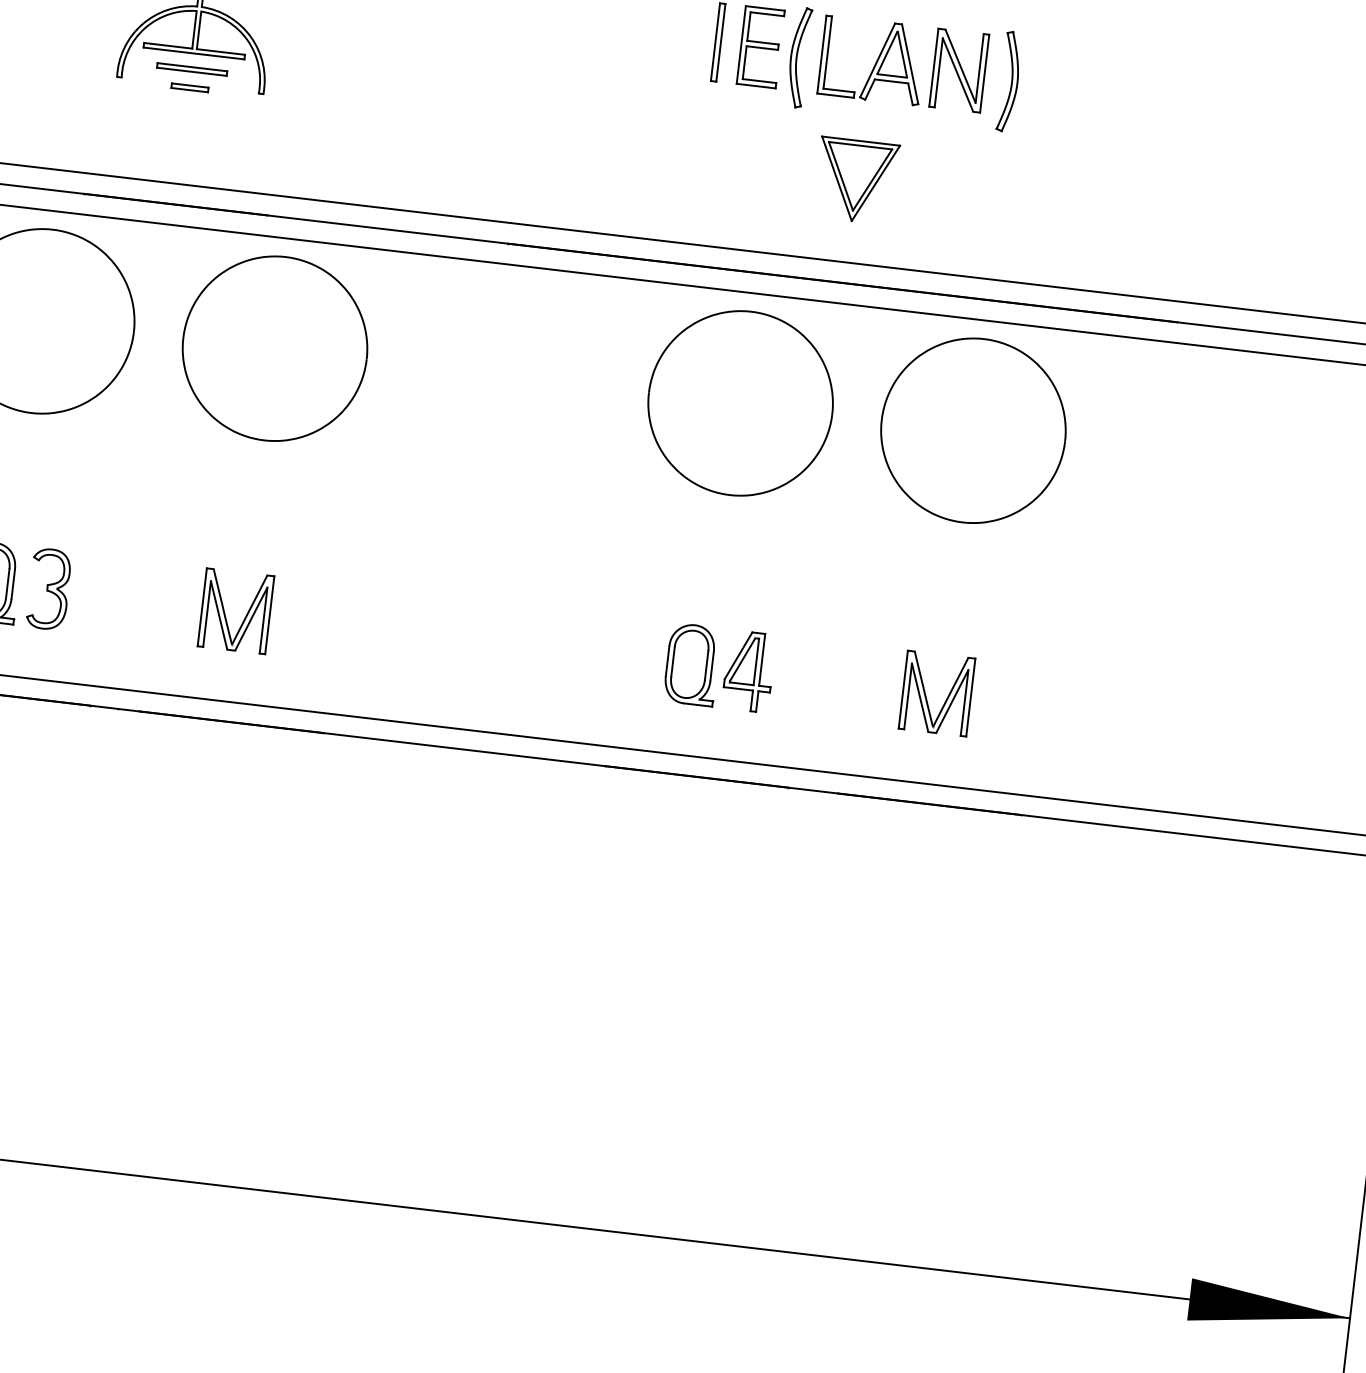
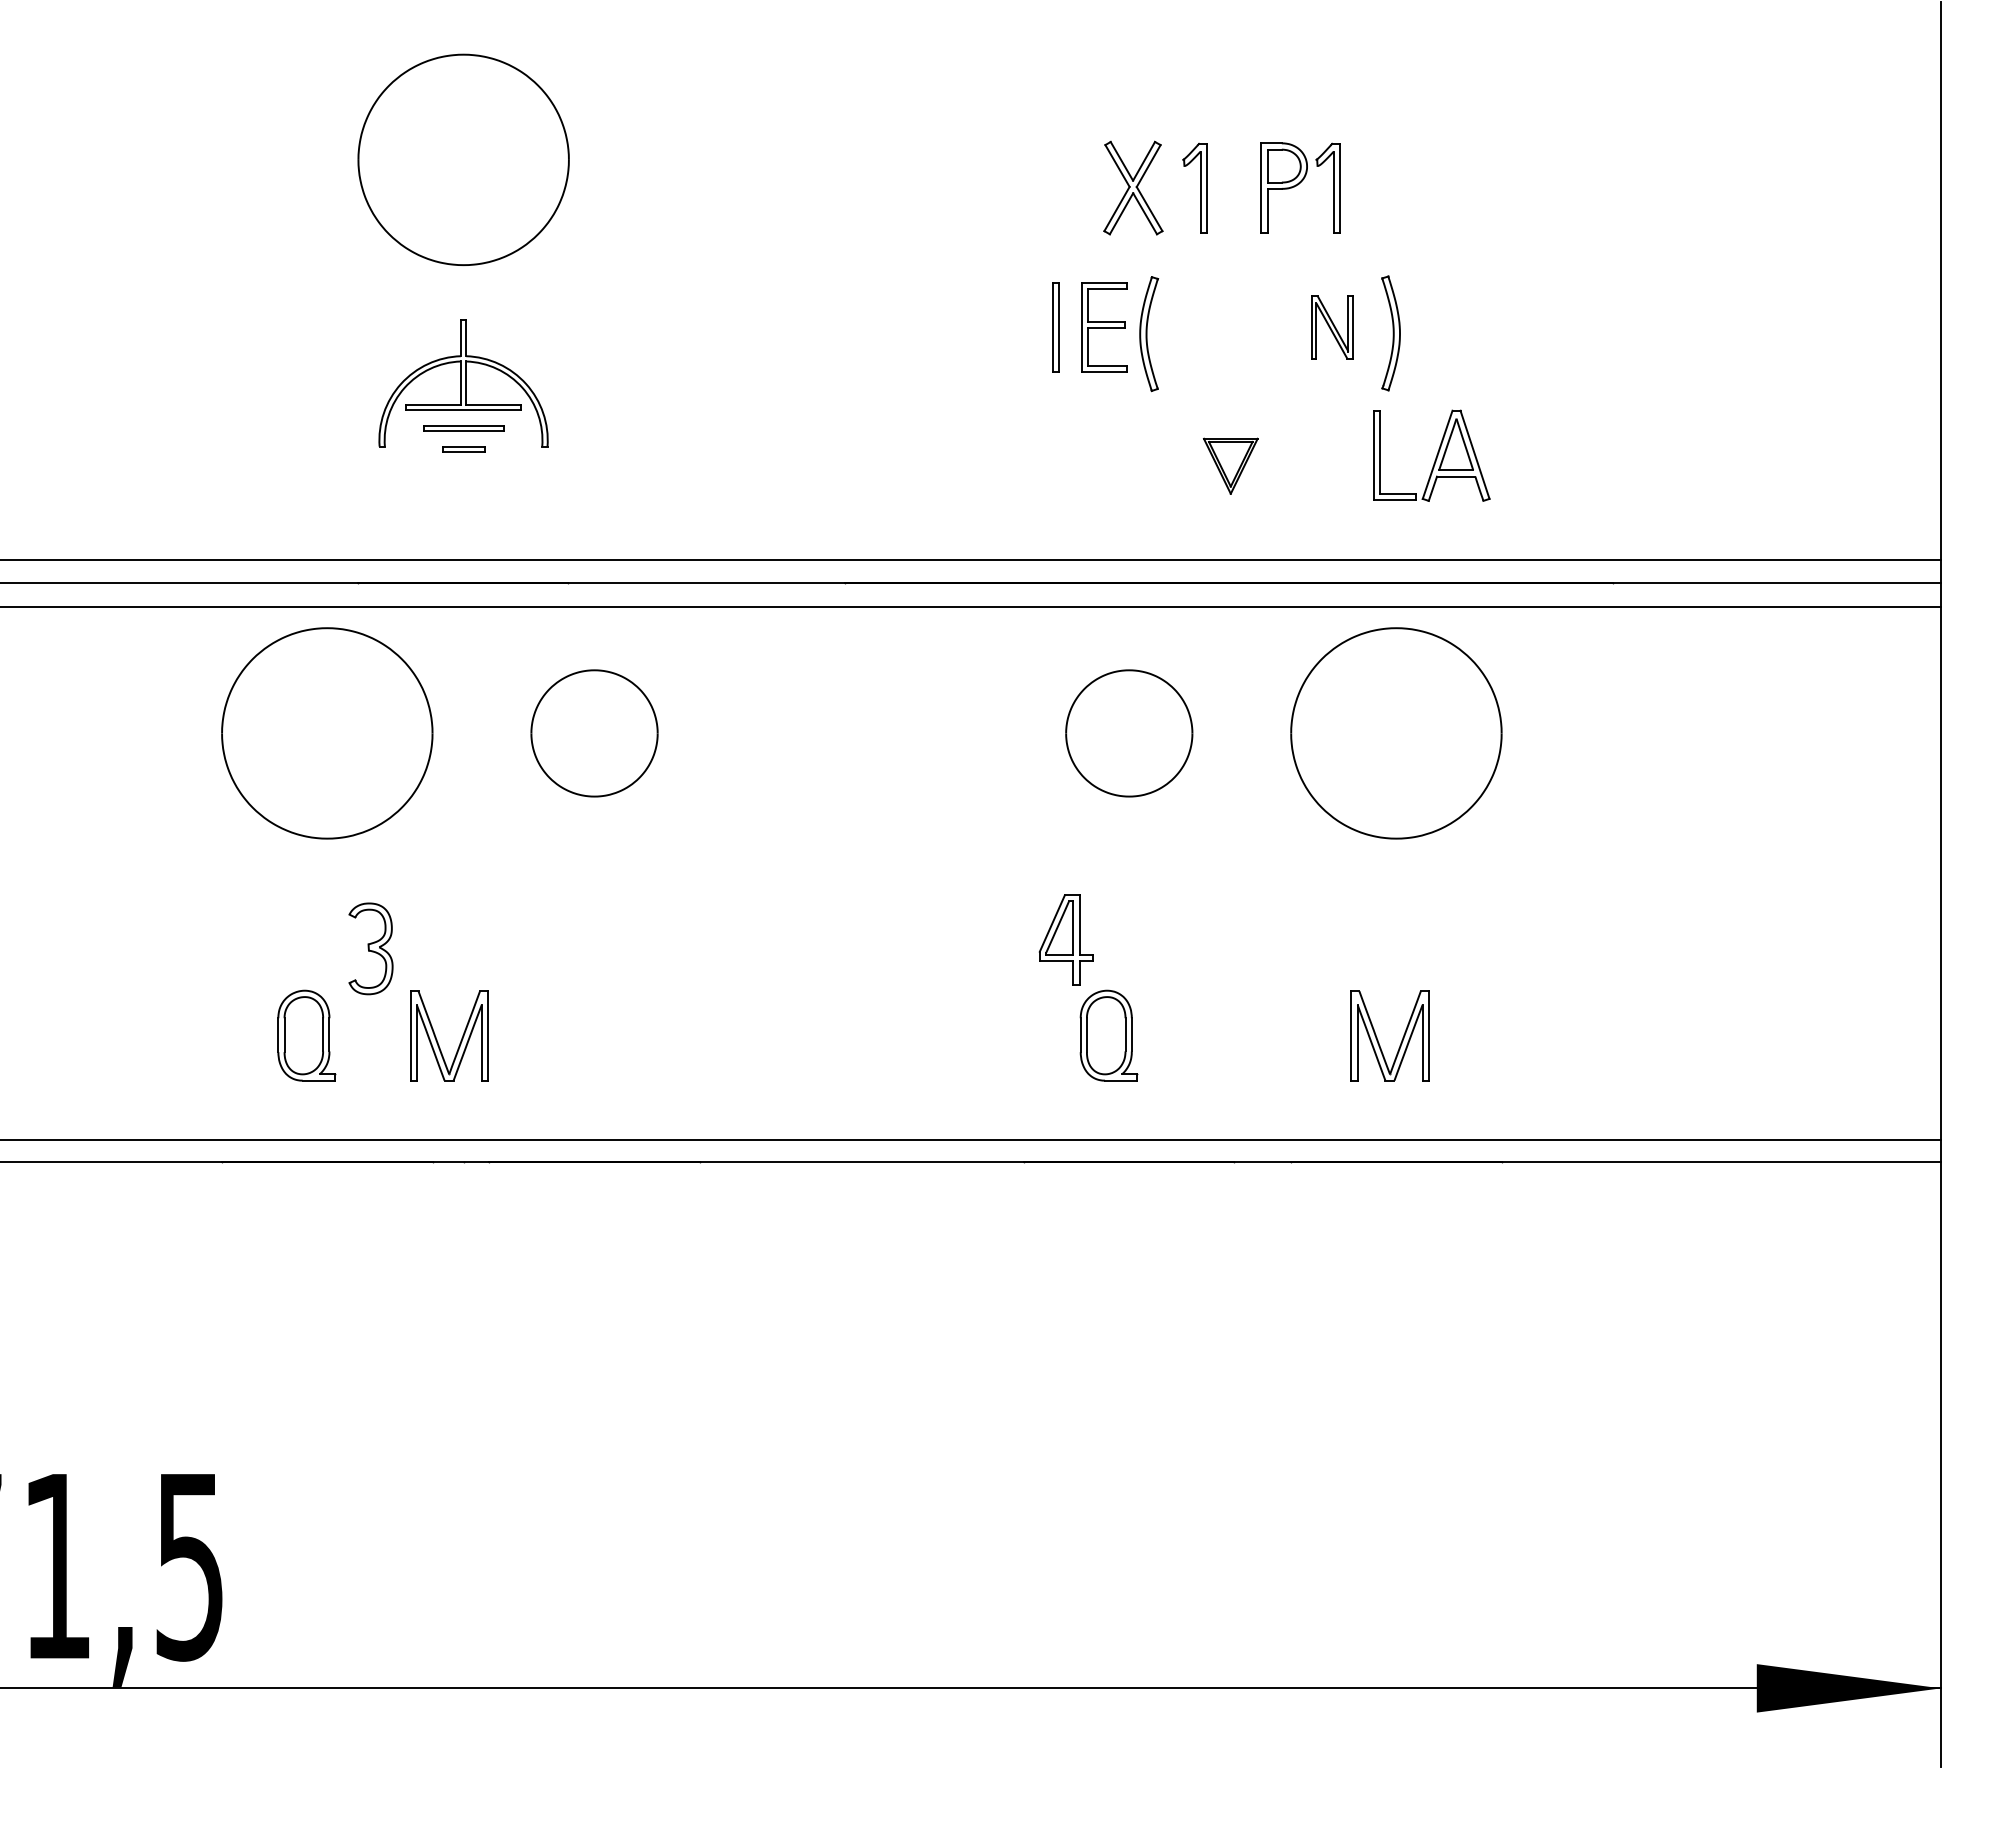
part: (872, 60) -> (1431, 455), moved
part: (959, 70) -> (1332, 327), size x0.7
part: (856, 181) -> (1230, 466), size x0.6
part: (274, 348) -> (594, 733), size x0.6
part: (740, 403) -> (1129, 733), size x0.6
part: (48, 588) -> (370, 948), moved
part: (245, 616) -> (460, 1040), moved
part: (748, 671) -> (1065, 939), moved

